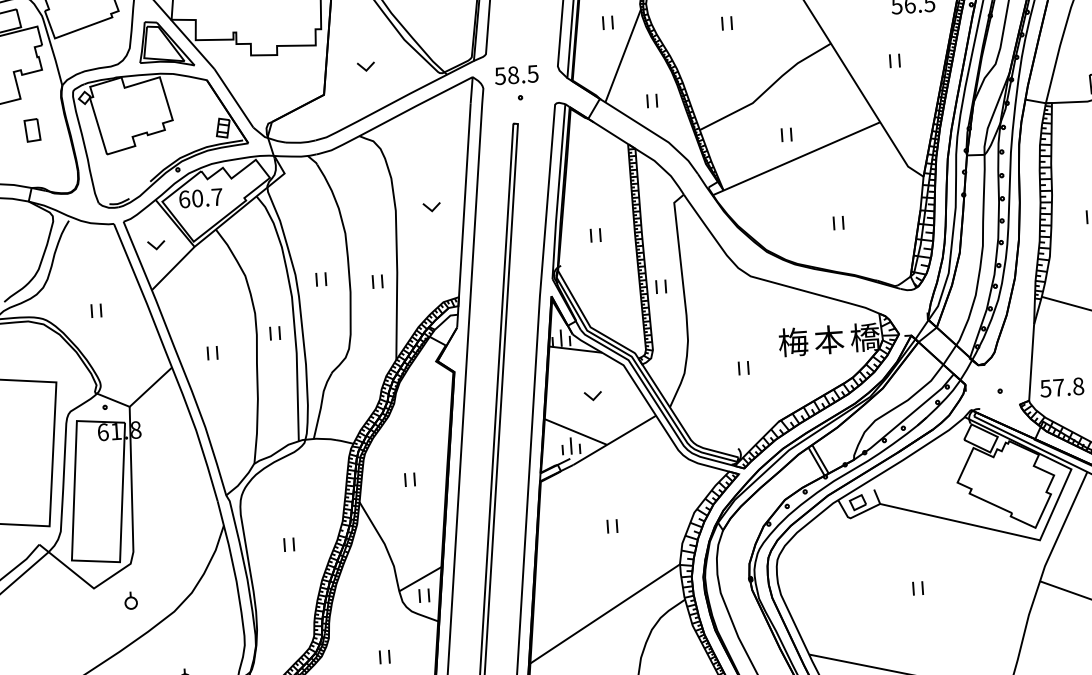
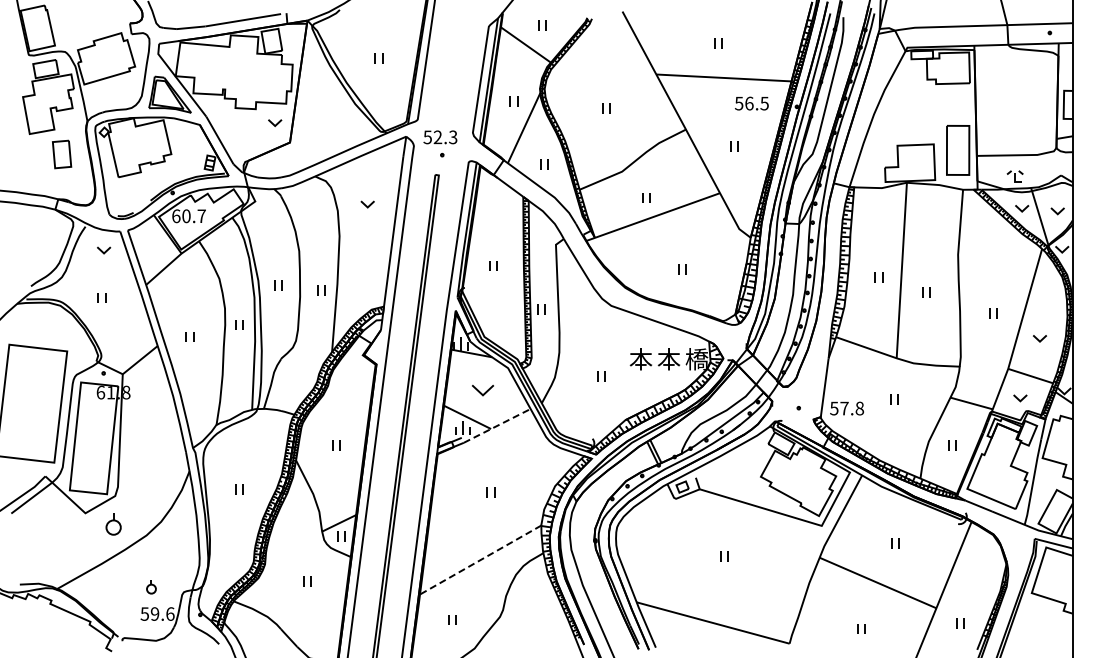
part: (366, 67) -> (275, 123), moved
text: (523, 74) -> (445, 137), 58.5 -> 52.3
part: (31, 130) -> (61, 154), size x1.6
part: (431, 207) -> (367, 204), moved
part: (157, 245) -> (104, 250), moved
text: (792, 342) -> (640, 359), 梅 -> 本
part: (592, 396) -> (482, 390), size x1.6
line: (615, 439) -> (497, 425), solid -> dashed
part: (130, 600) -> (113, 524), size x1.6
line: (603, 614) -> (479, 560), solid -> dashed

